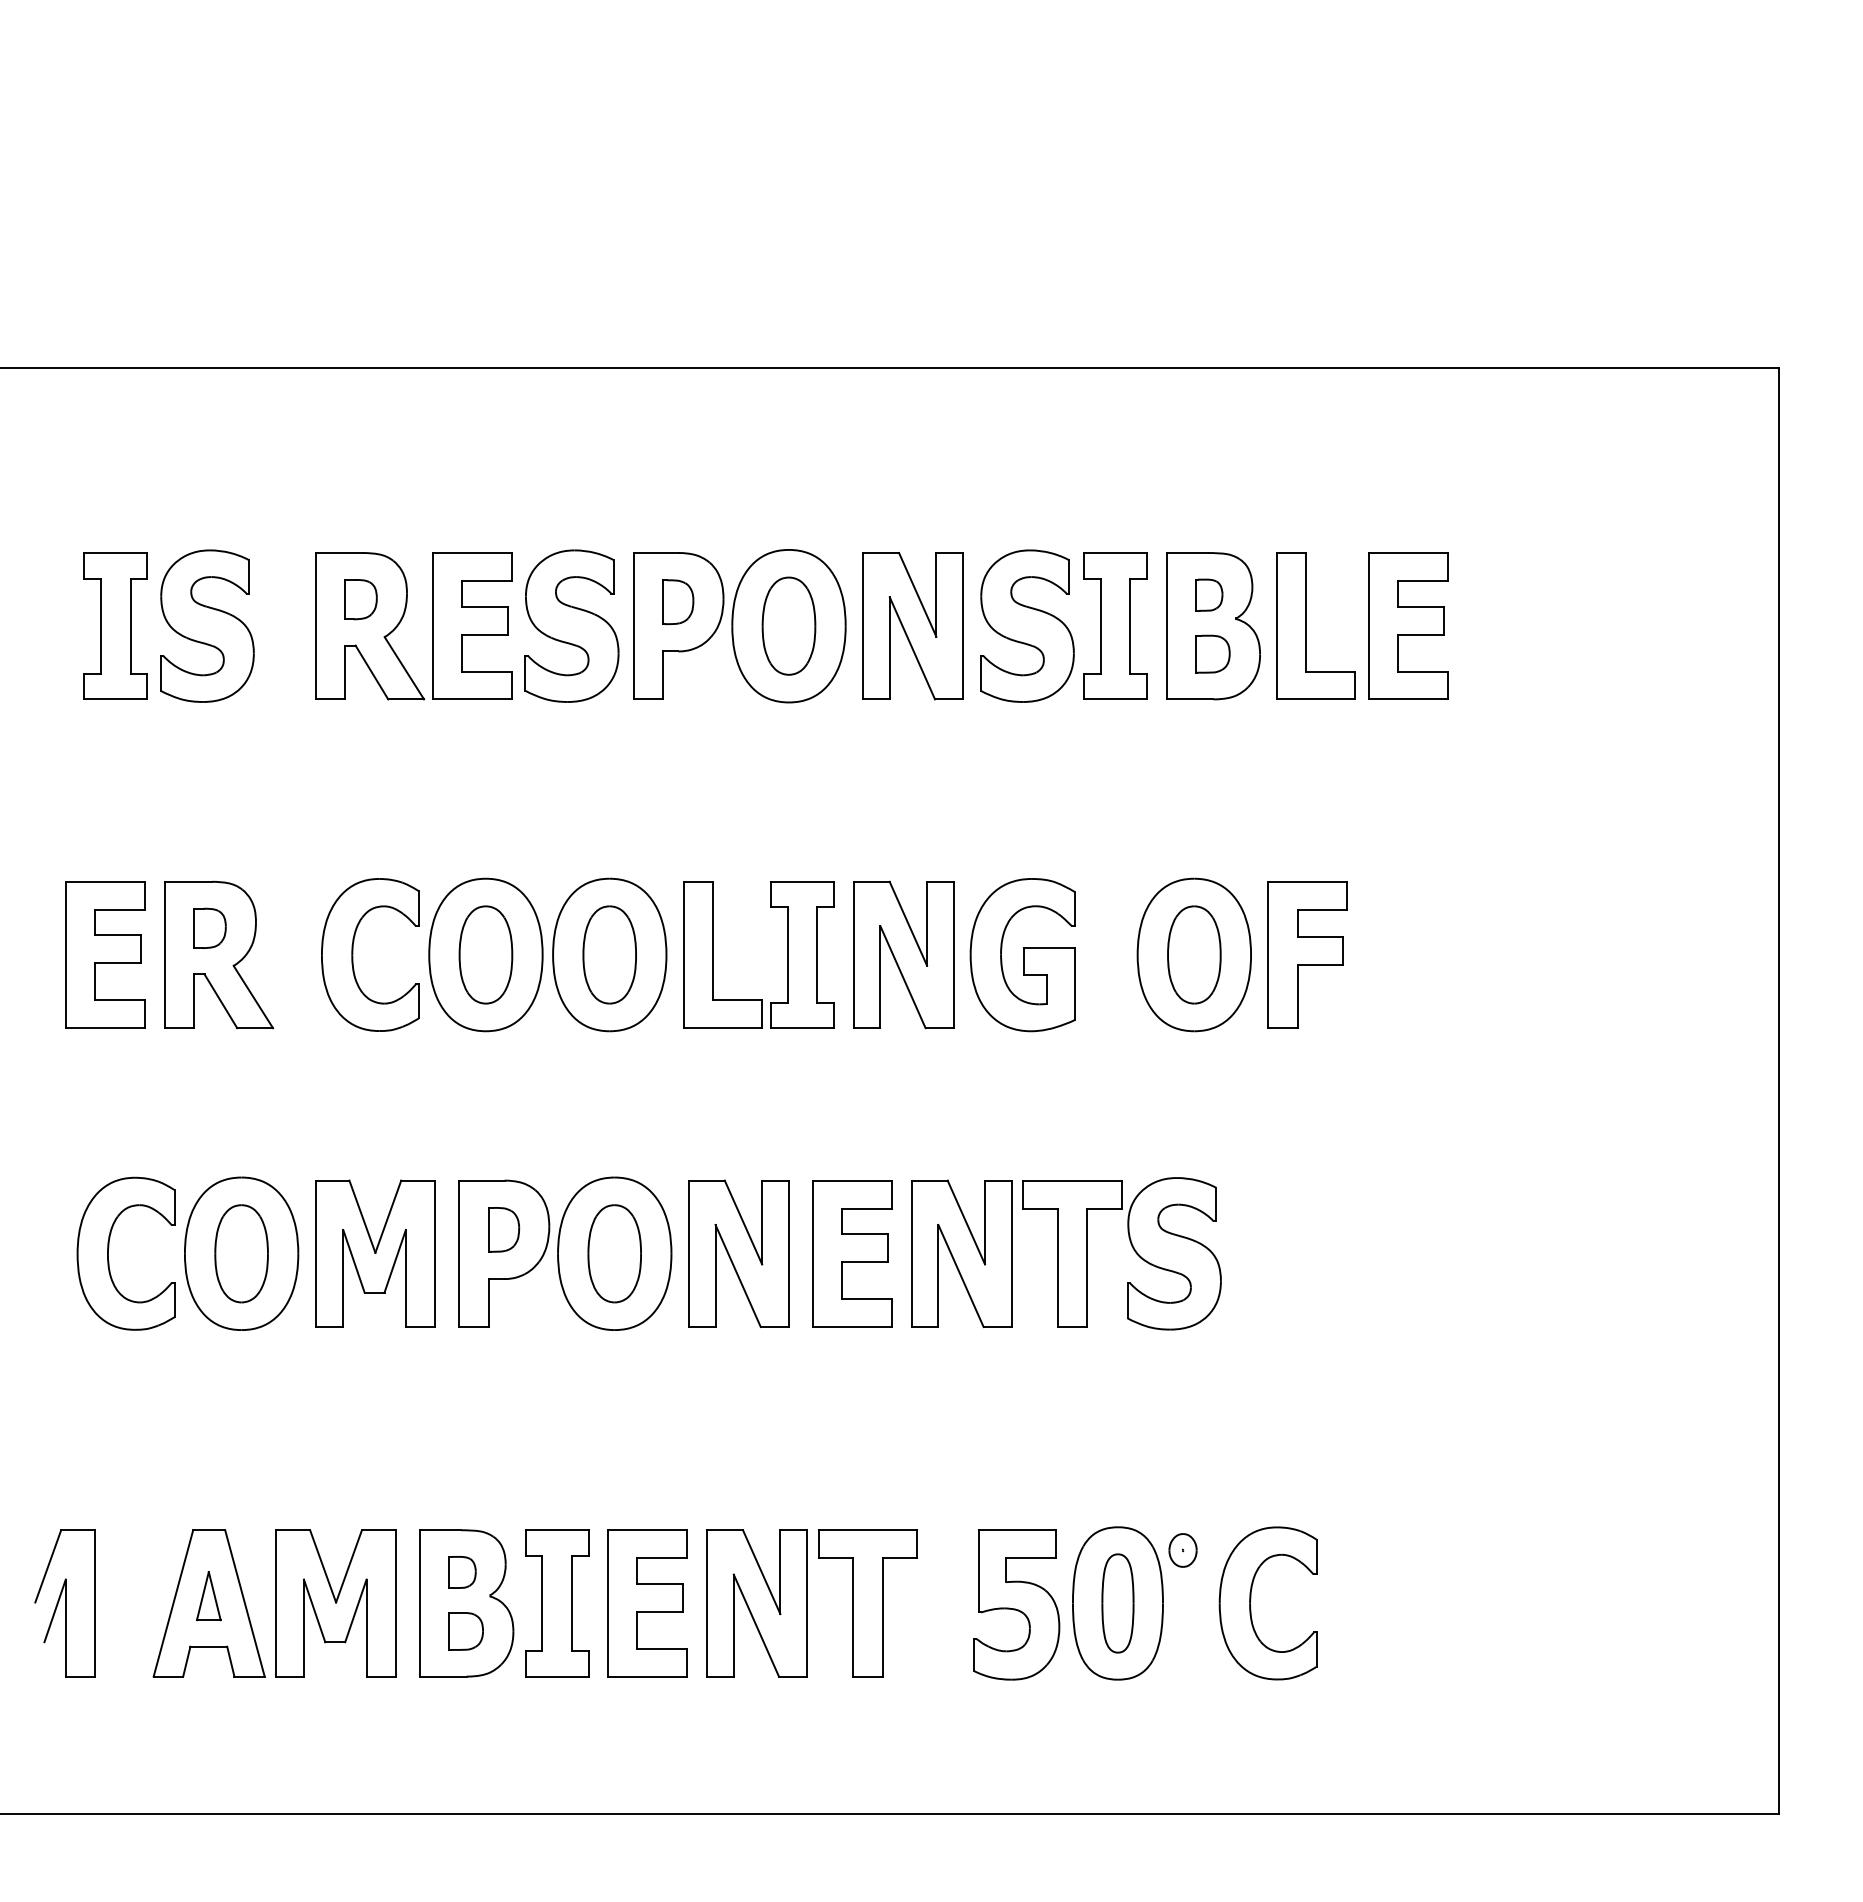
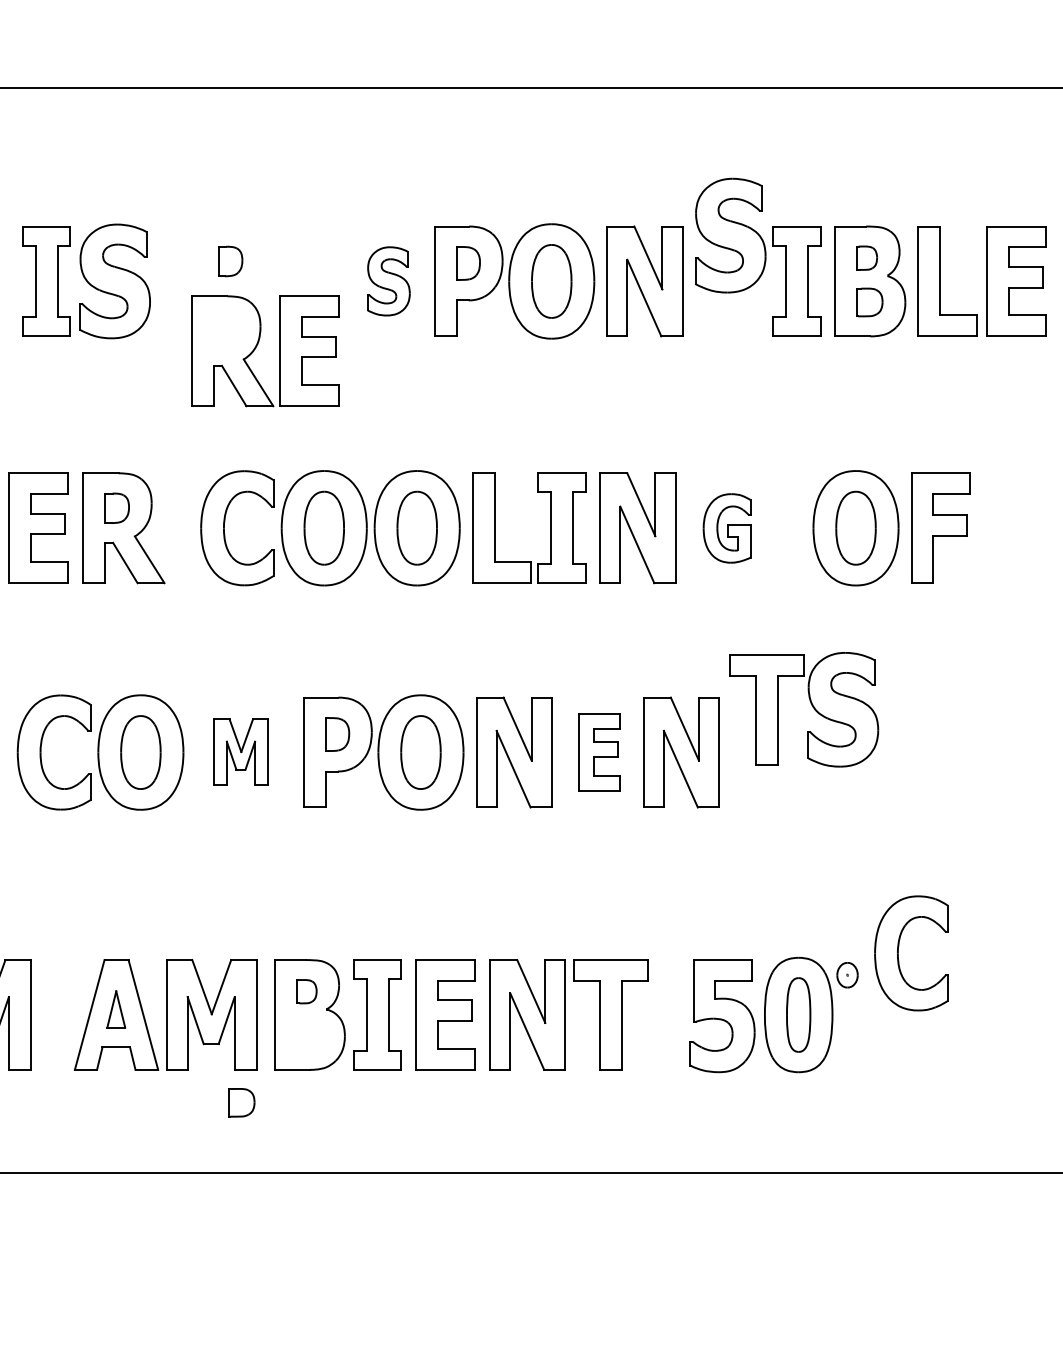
part: (401, 621) -> (256, 347), moved
part: (571, 625) -> (388, 280), size x0.6
part: (1027, 625) -> (730, 235), moved
part: (1022, 955) -> (727, 528), size x0.6
part: (1132, 1248) -> (811, 705), moved
part: (375, 1253) -> (241, 752), size x0.6
part: (852, 1253) -> (599, 752), size x0.7
part: (1251, 1599) -> (898, 950), moved
part: (465, 1631) -> (241, 1102), moved

